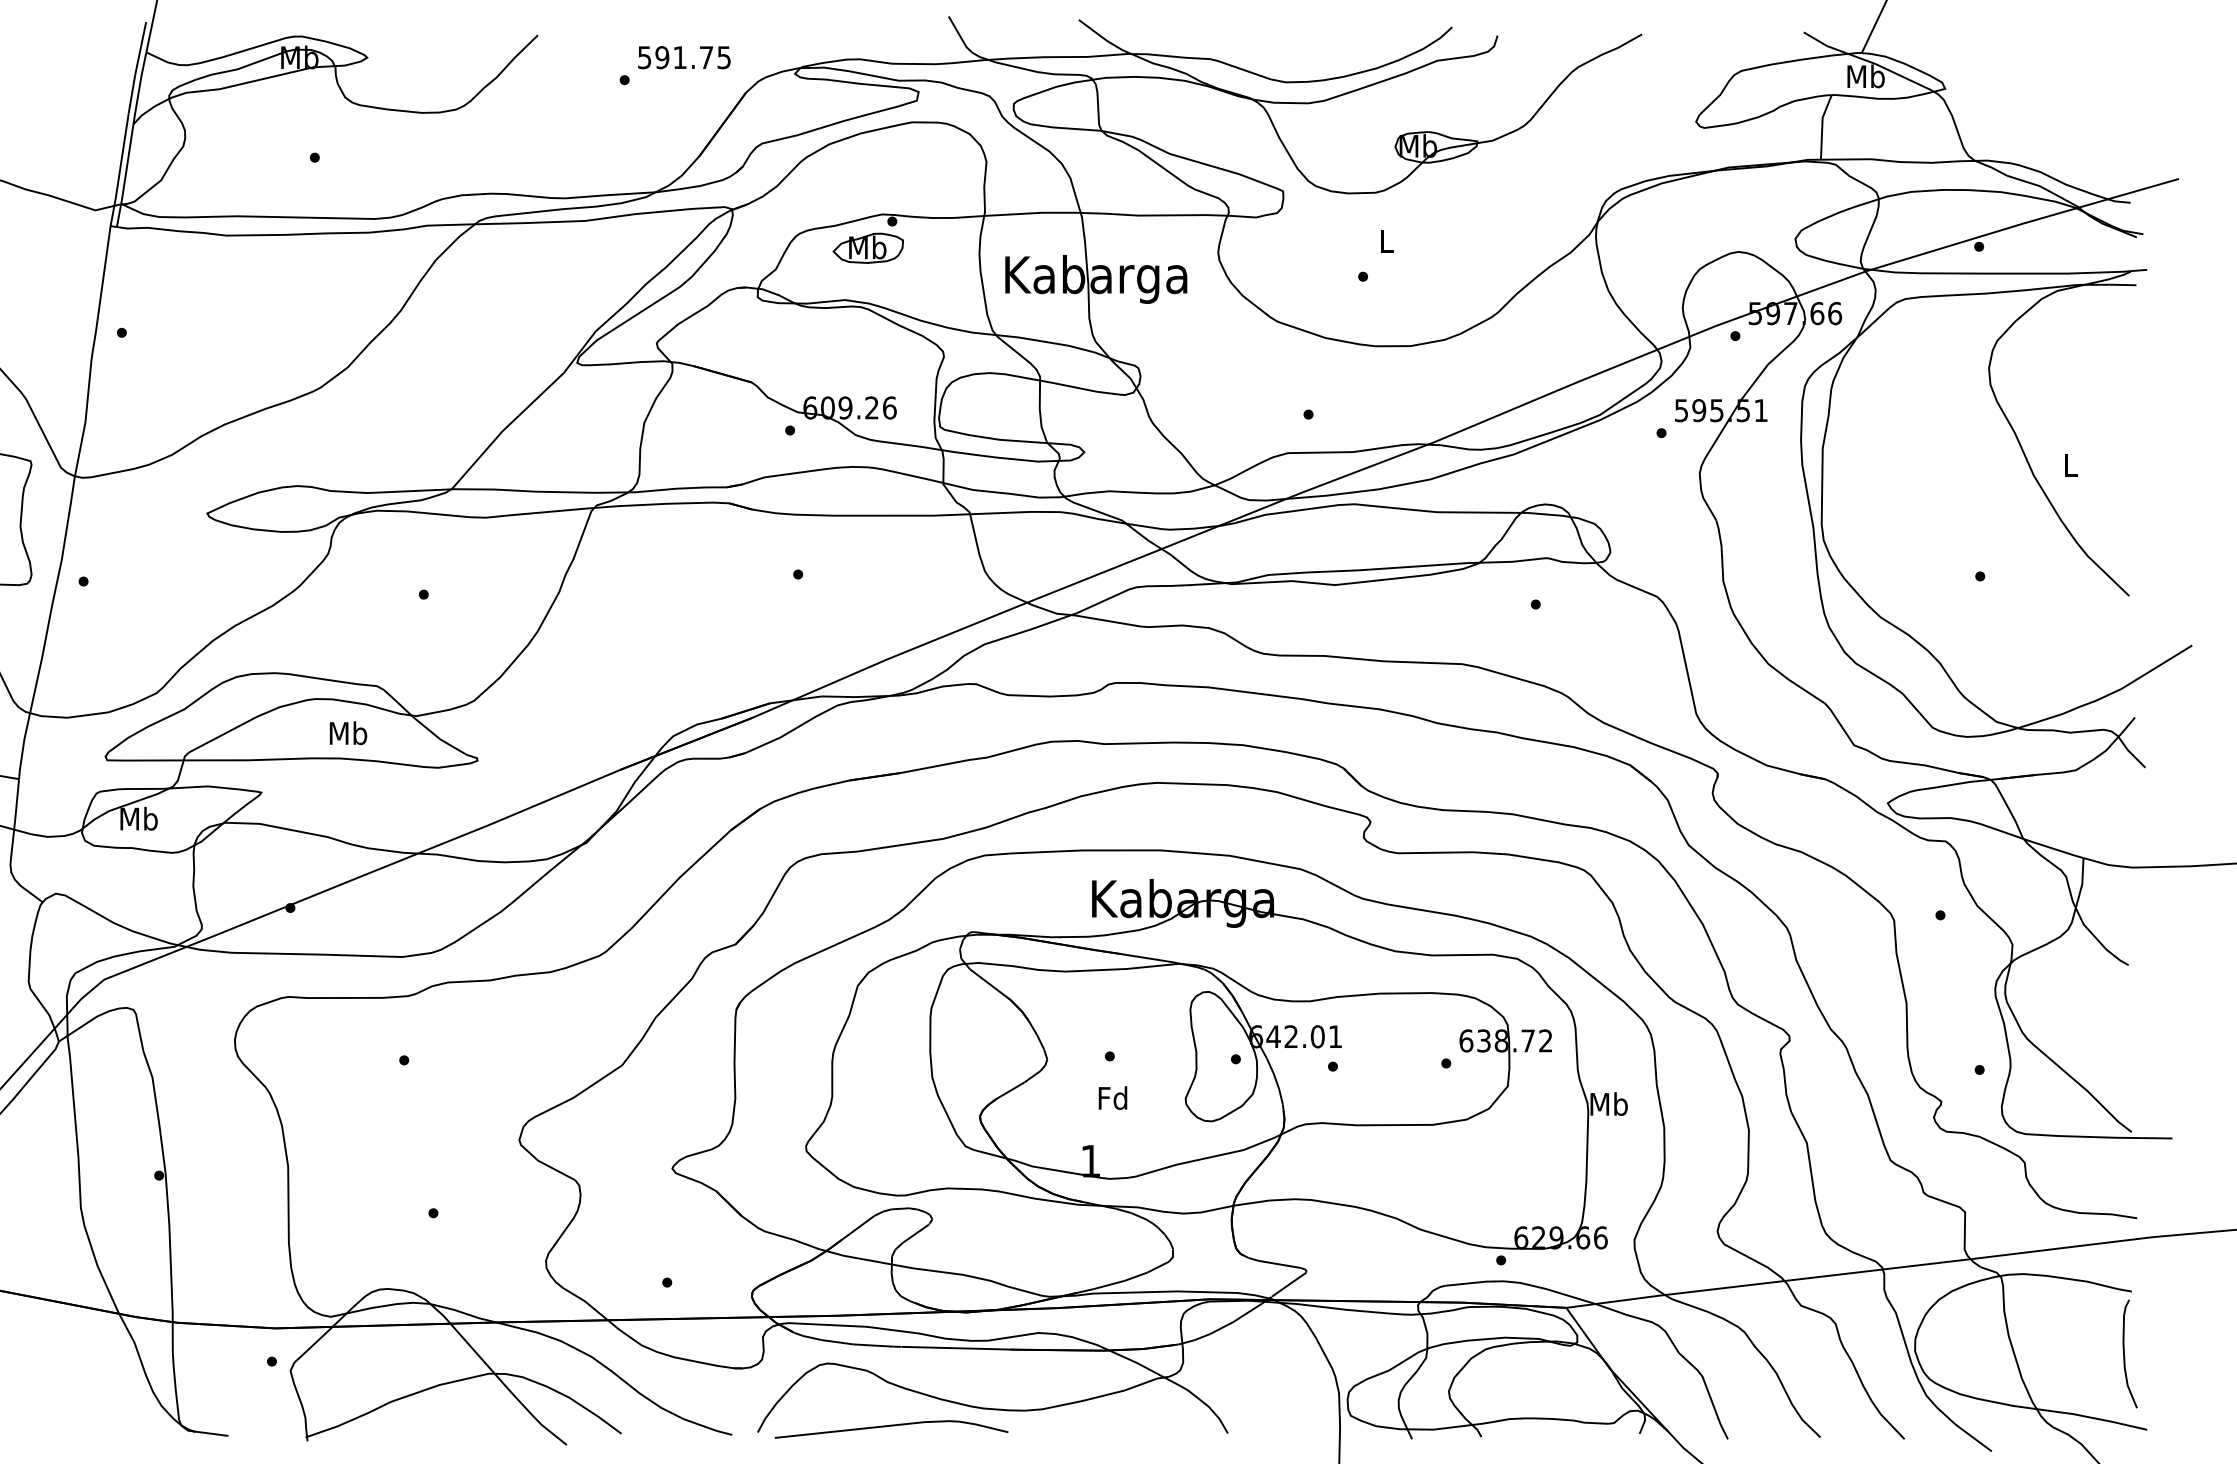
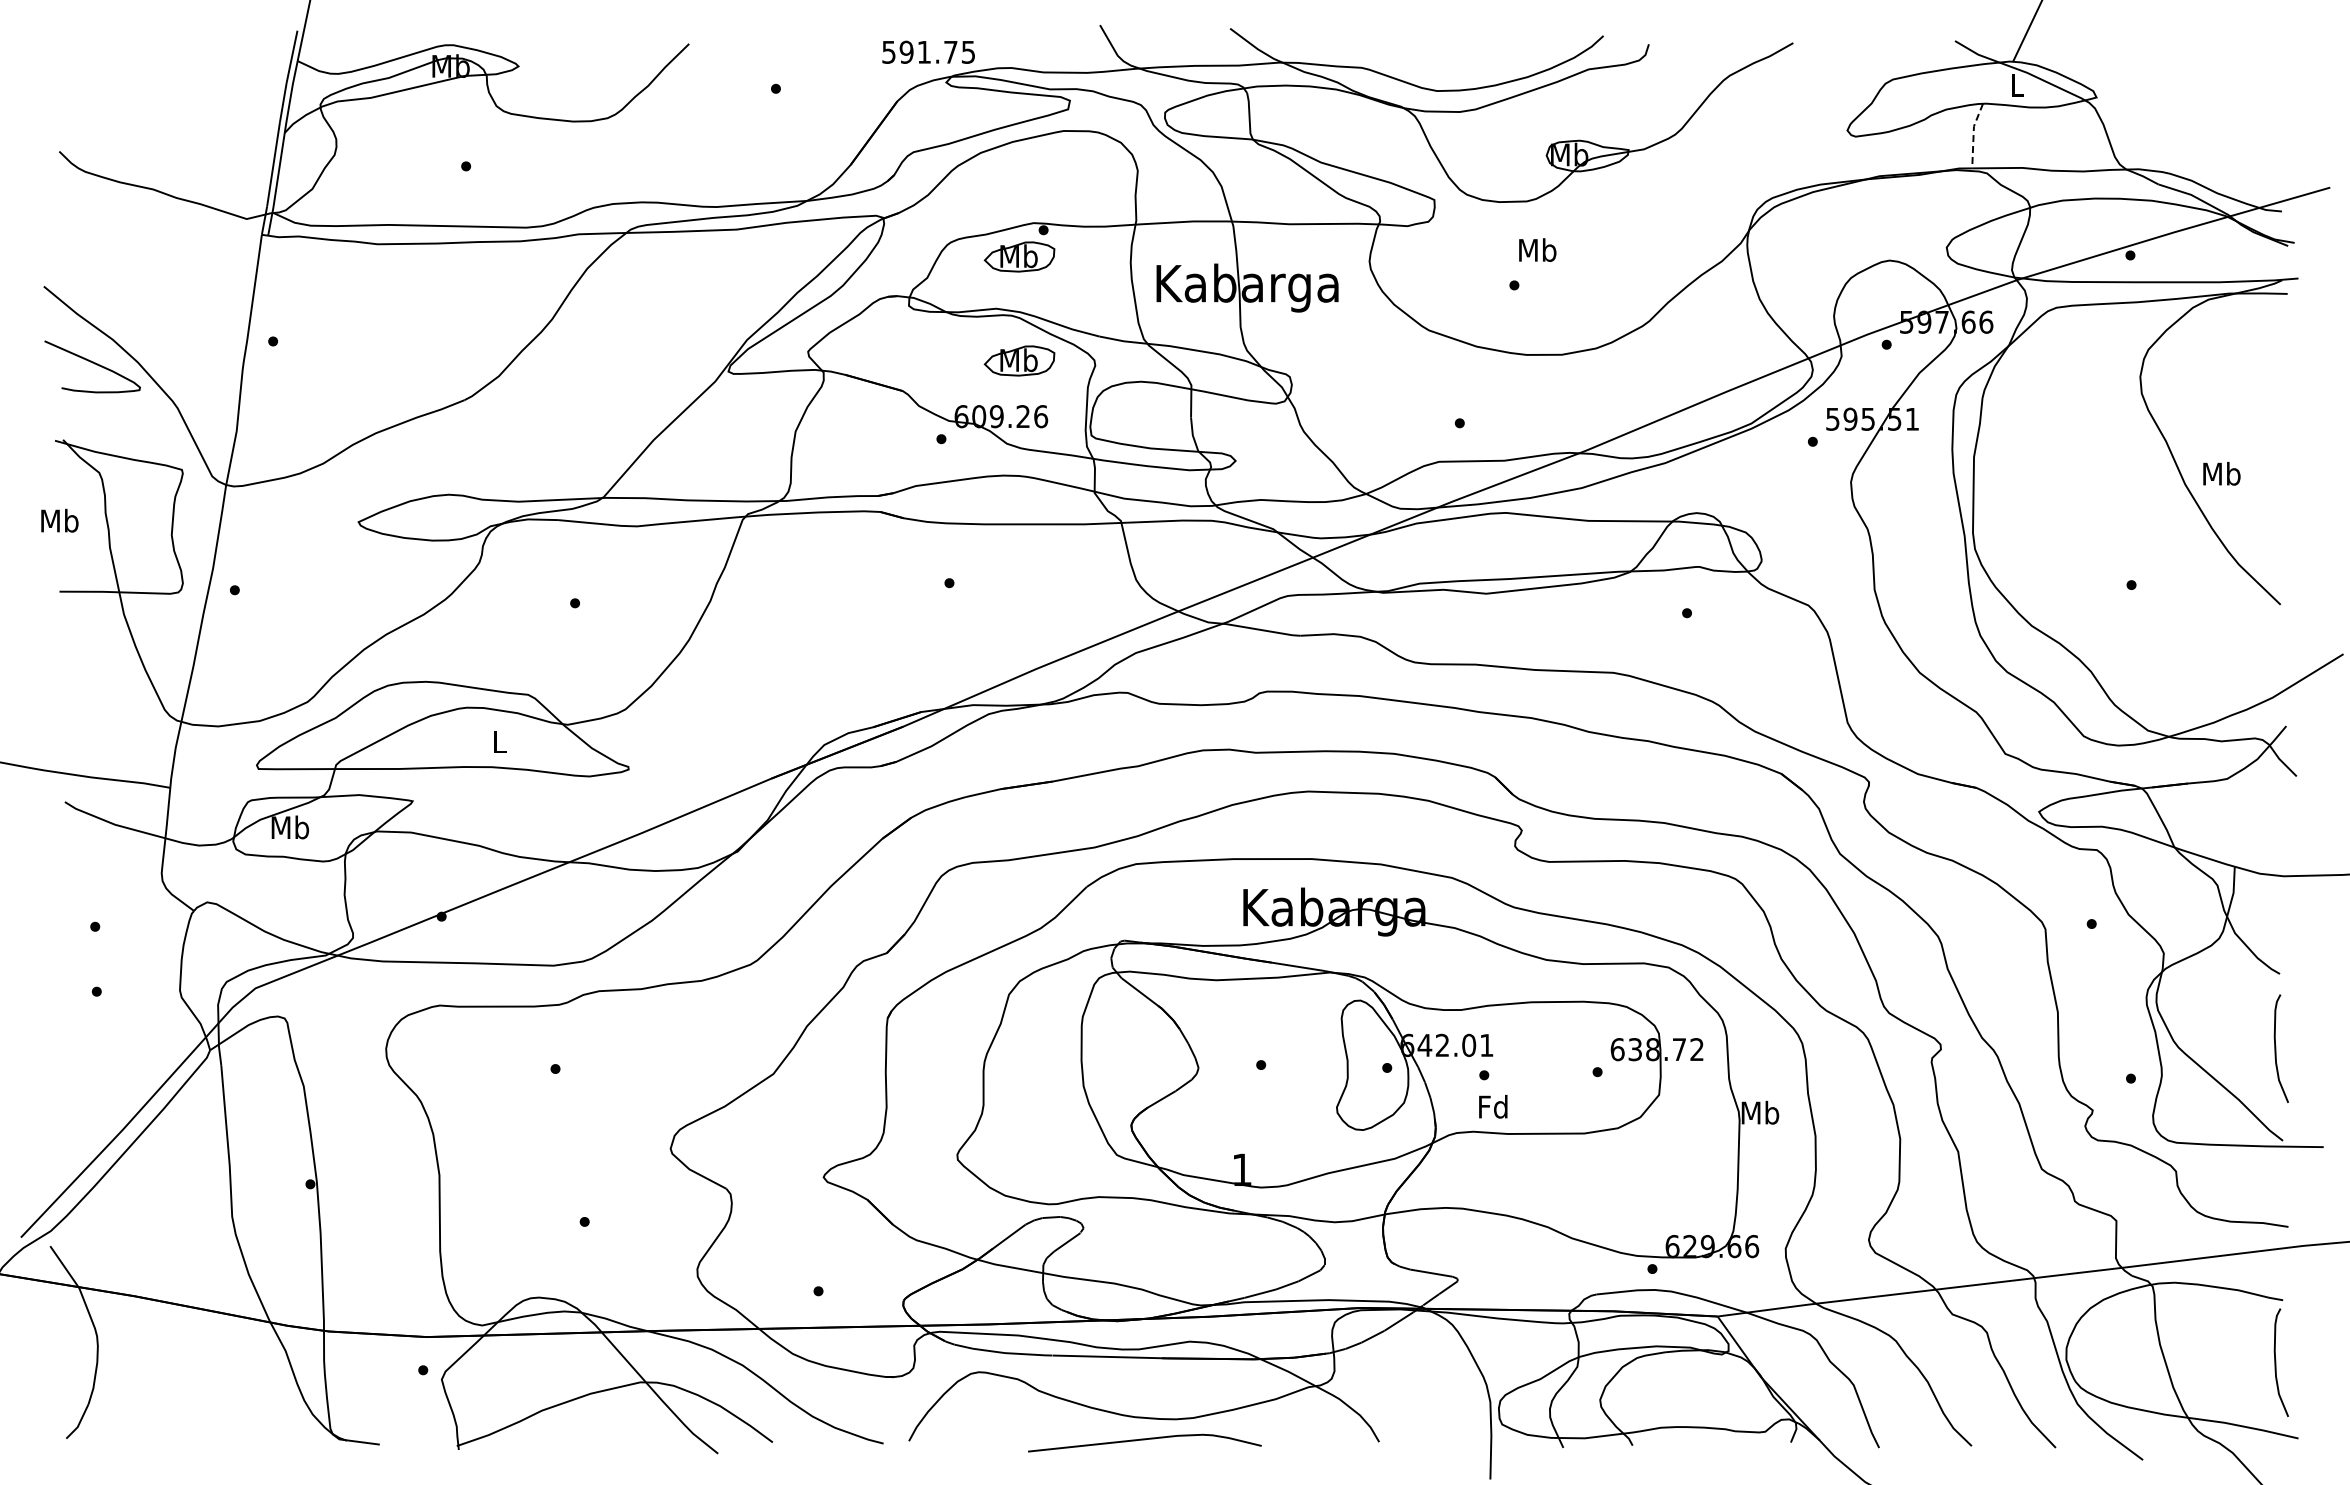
text: (684, 56) -> (928, 51), moved
text: (1866, 75) -> (2017, 84), Mb -> L
line: (1822, 126) -> (1973, 135), solid -> dashed
text: (1386, 240) -> (1537, 249), L -> Mb
part: (868, 351) -> (1019, 360), added
text: (2070, 464) -> (2221, 473), L -> Mb
text: (348, 732) -> (499, 741), Mb -> L
curve: (2125, 1039) -> (2276, 1048), added
text: (1113, 1097) -> (1493, 1106), moved
curve: (891, 1426) -> (1144, 1440), moved

